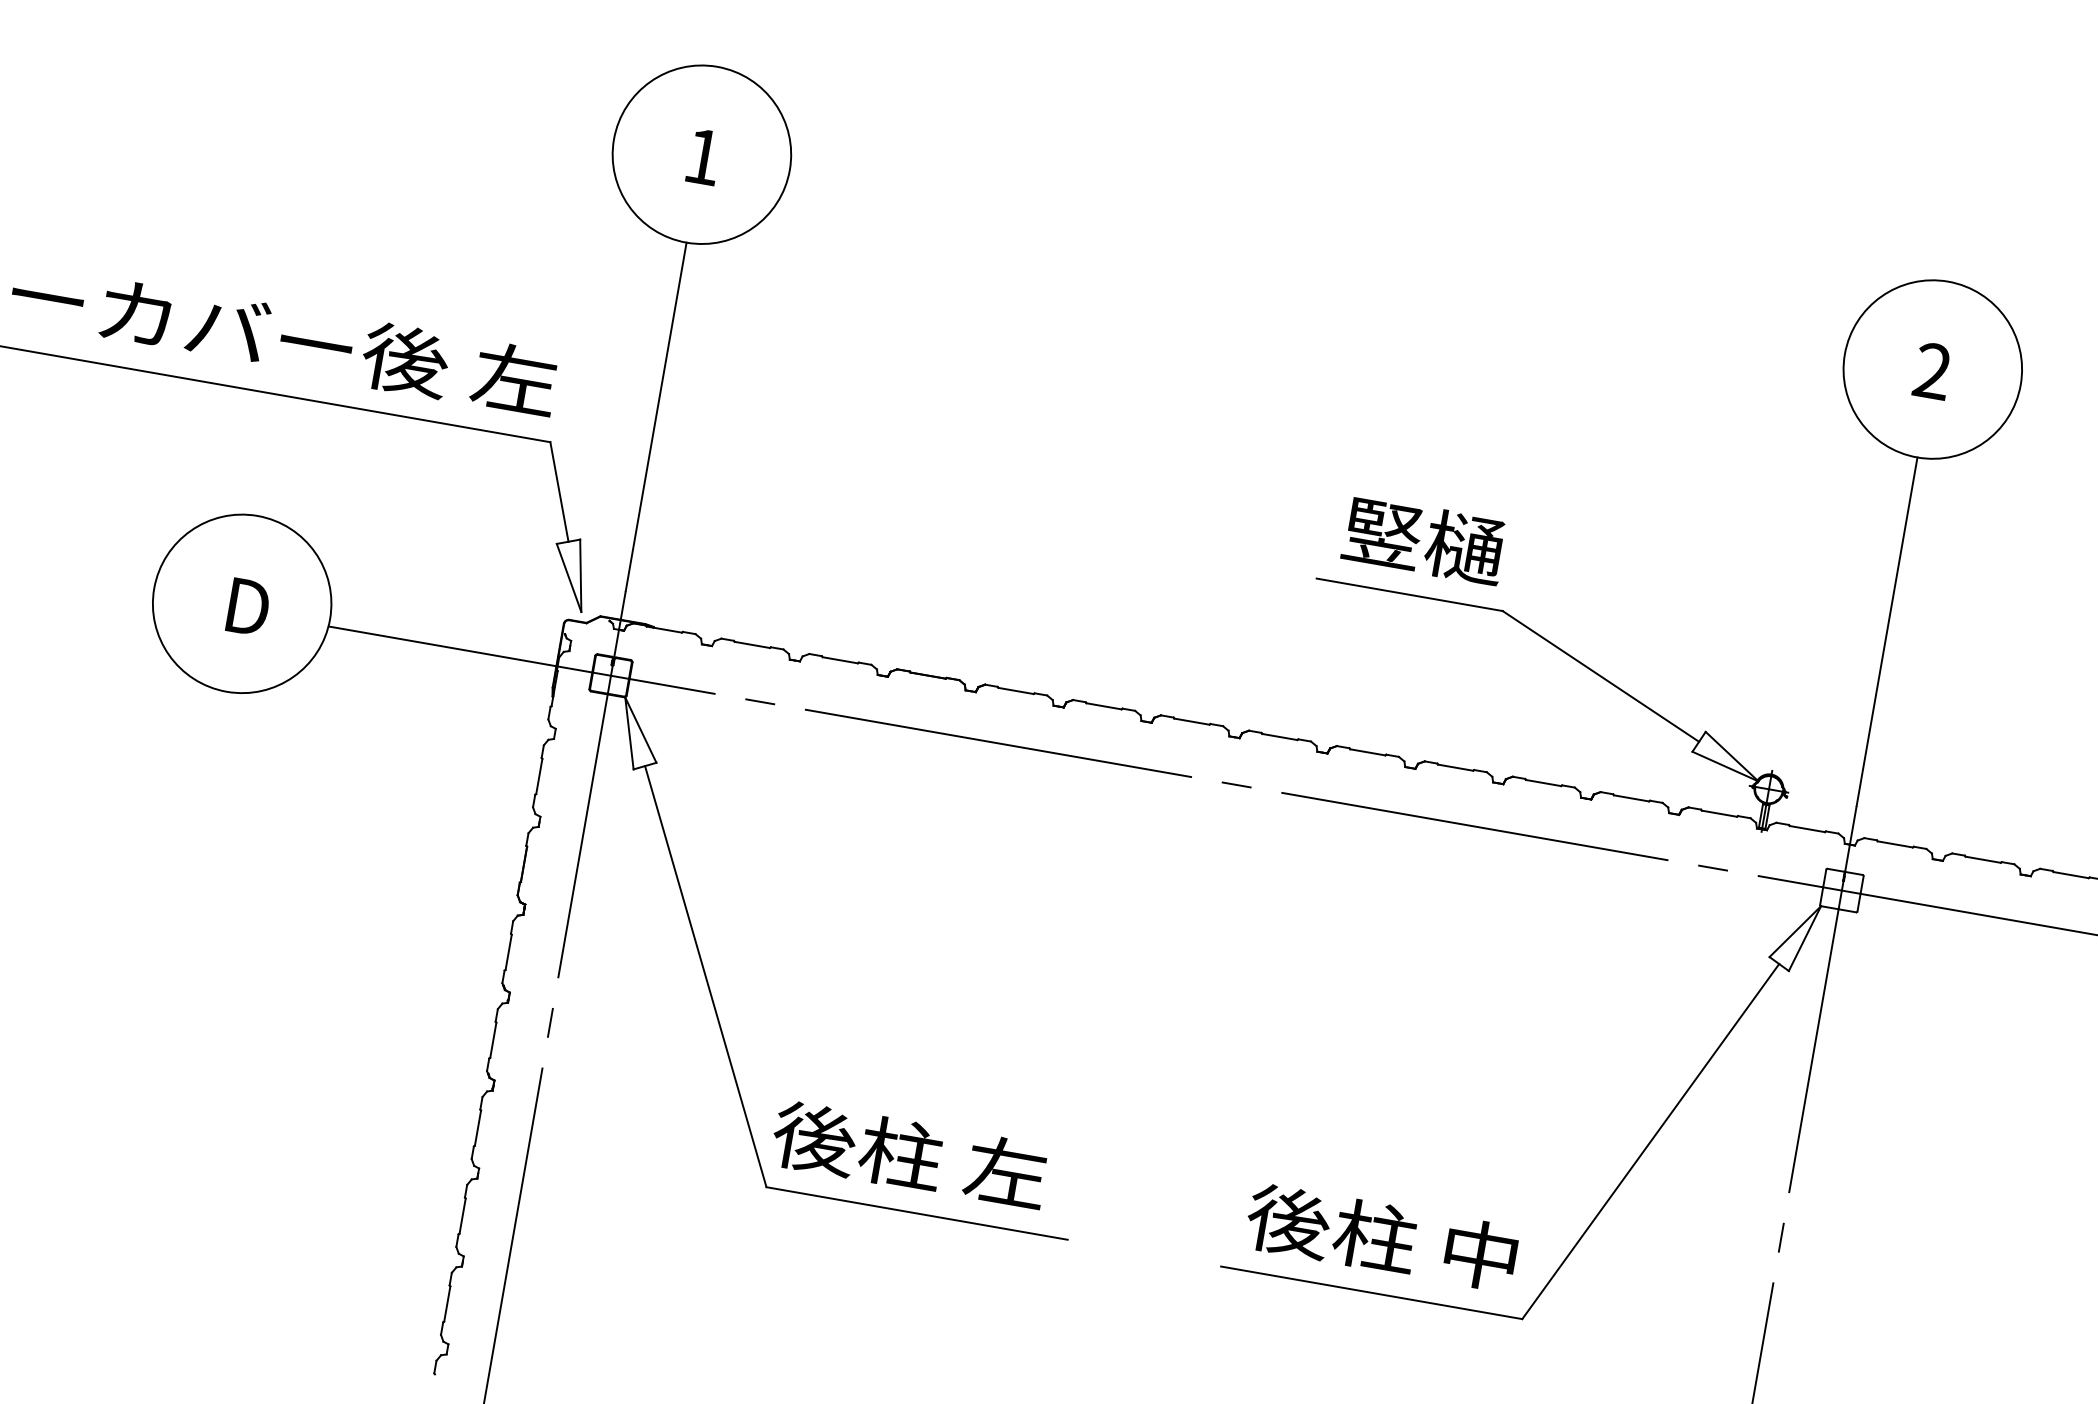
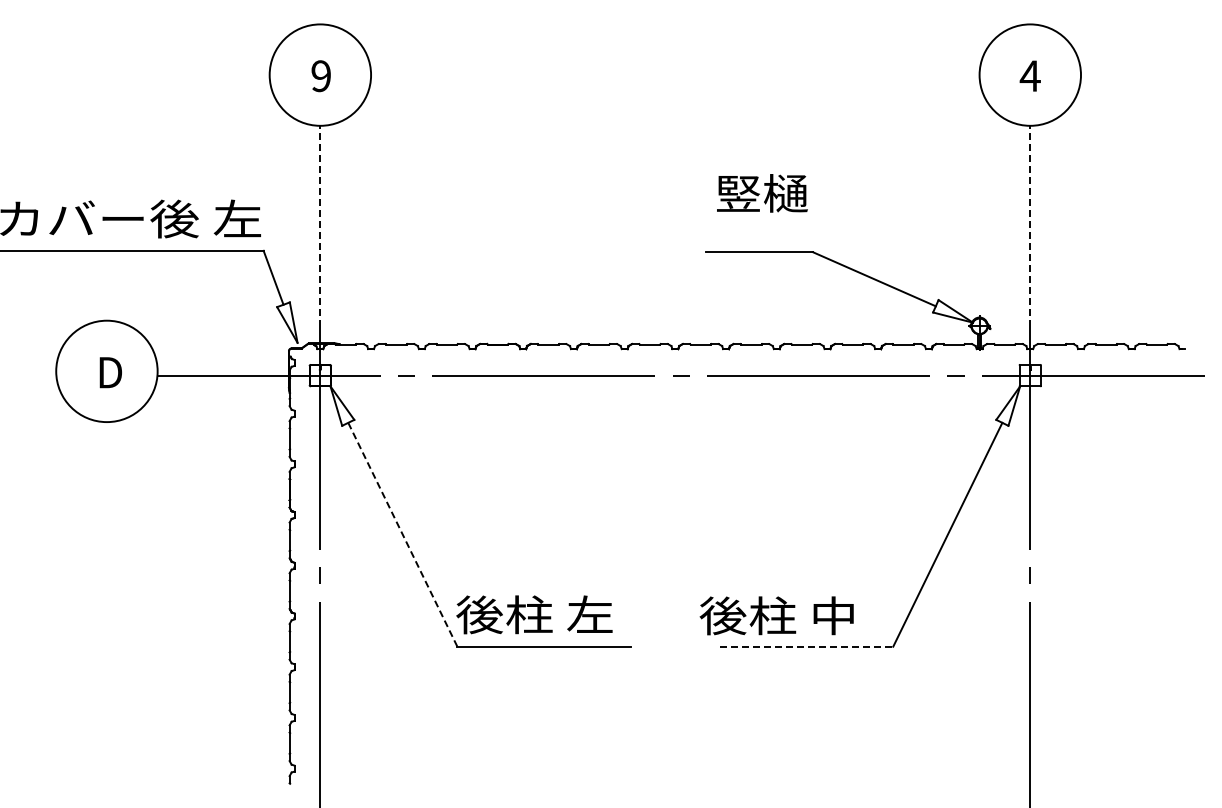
text: (701, 157) -> (320, 76), 1 -> 9
text: (1931, 369) -> (1029, 75), 2 -> 4
line: (656, 415) -> (320, 225), solid -> dashed
text: (1424, 540) -> (762, 193), moved
line: (1887, 630) -> (1030, 225), solid -> dashed
line: (706, 978) -> (403, 535), solid -> dashed
text: (1381, 1237) -> (776, 615), moved
line: (1371, 1292) -> (806, 646), solid -> dashed

